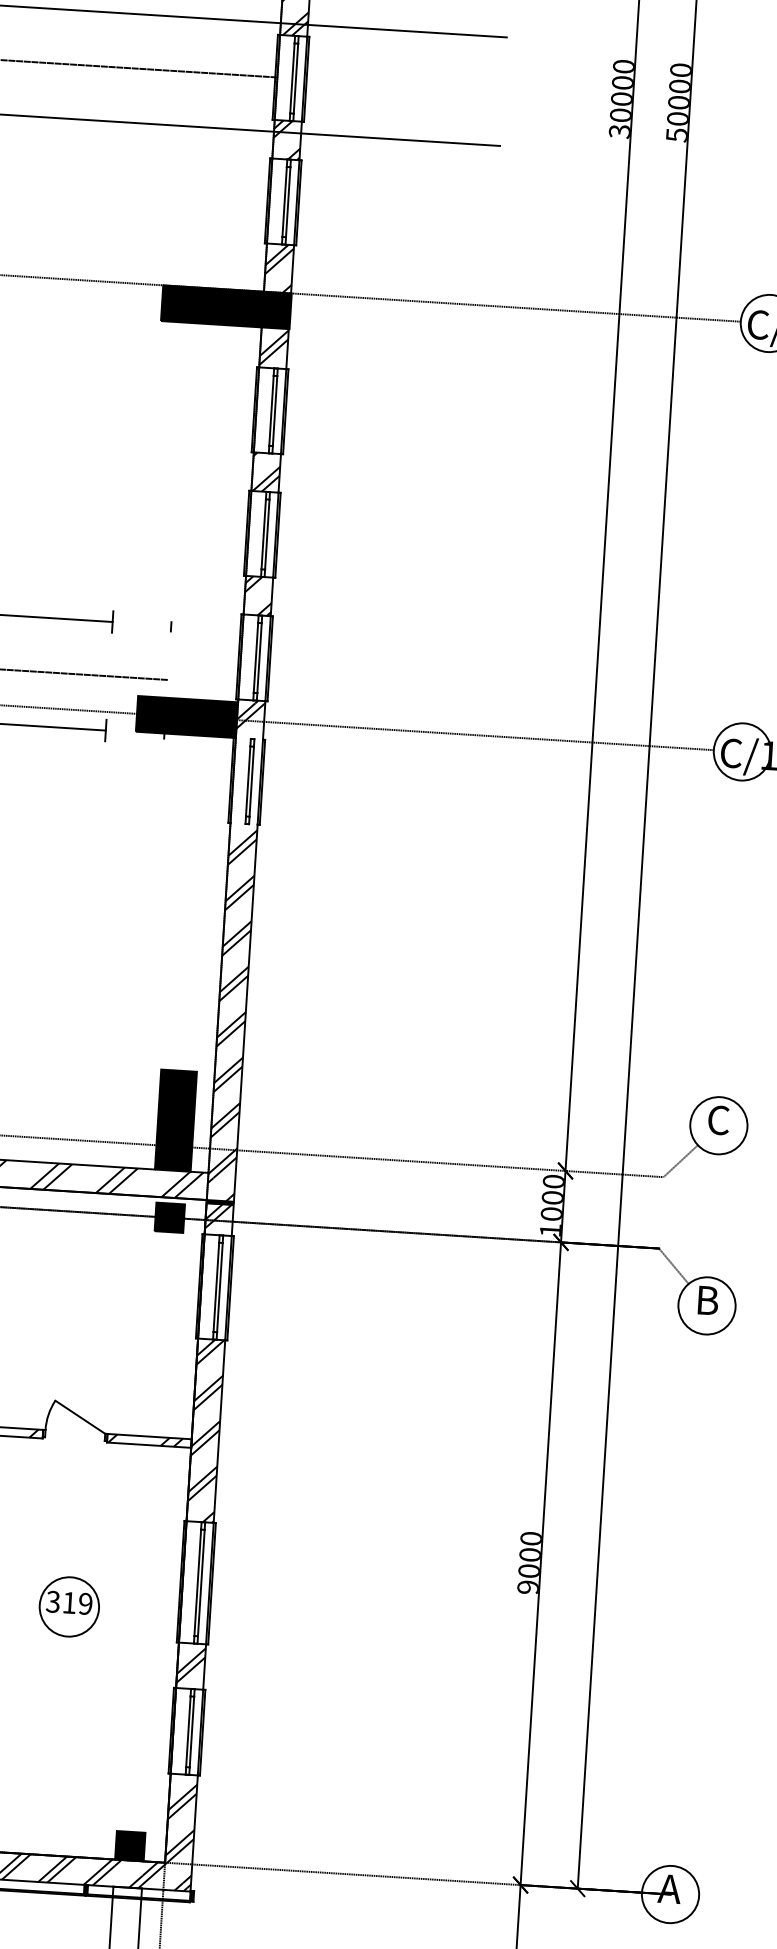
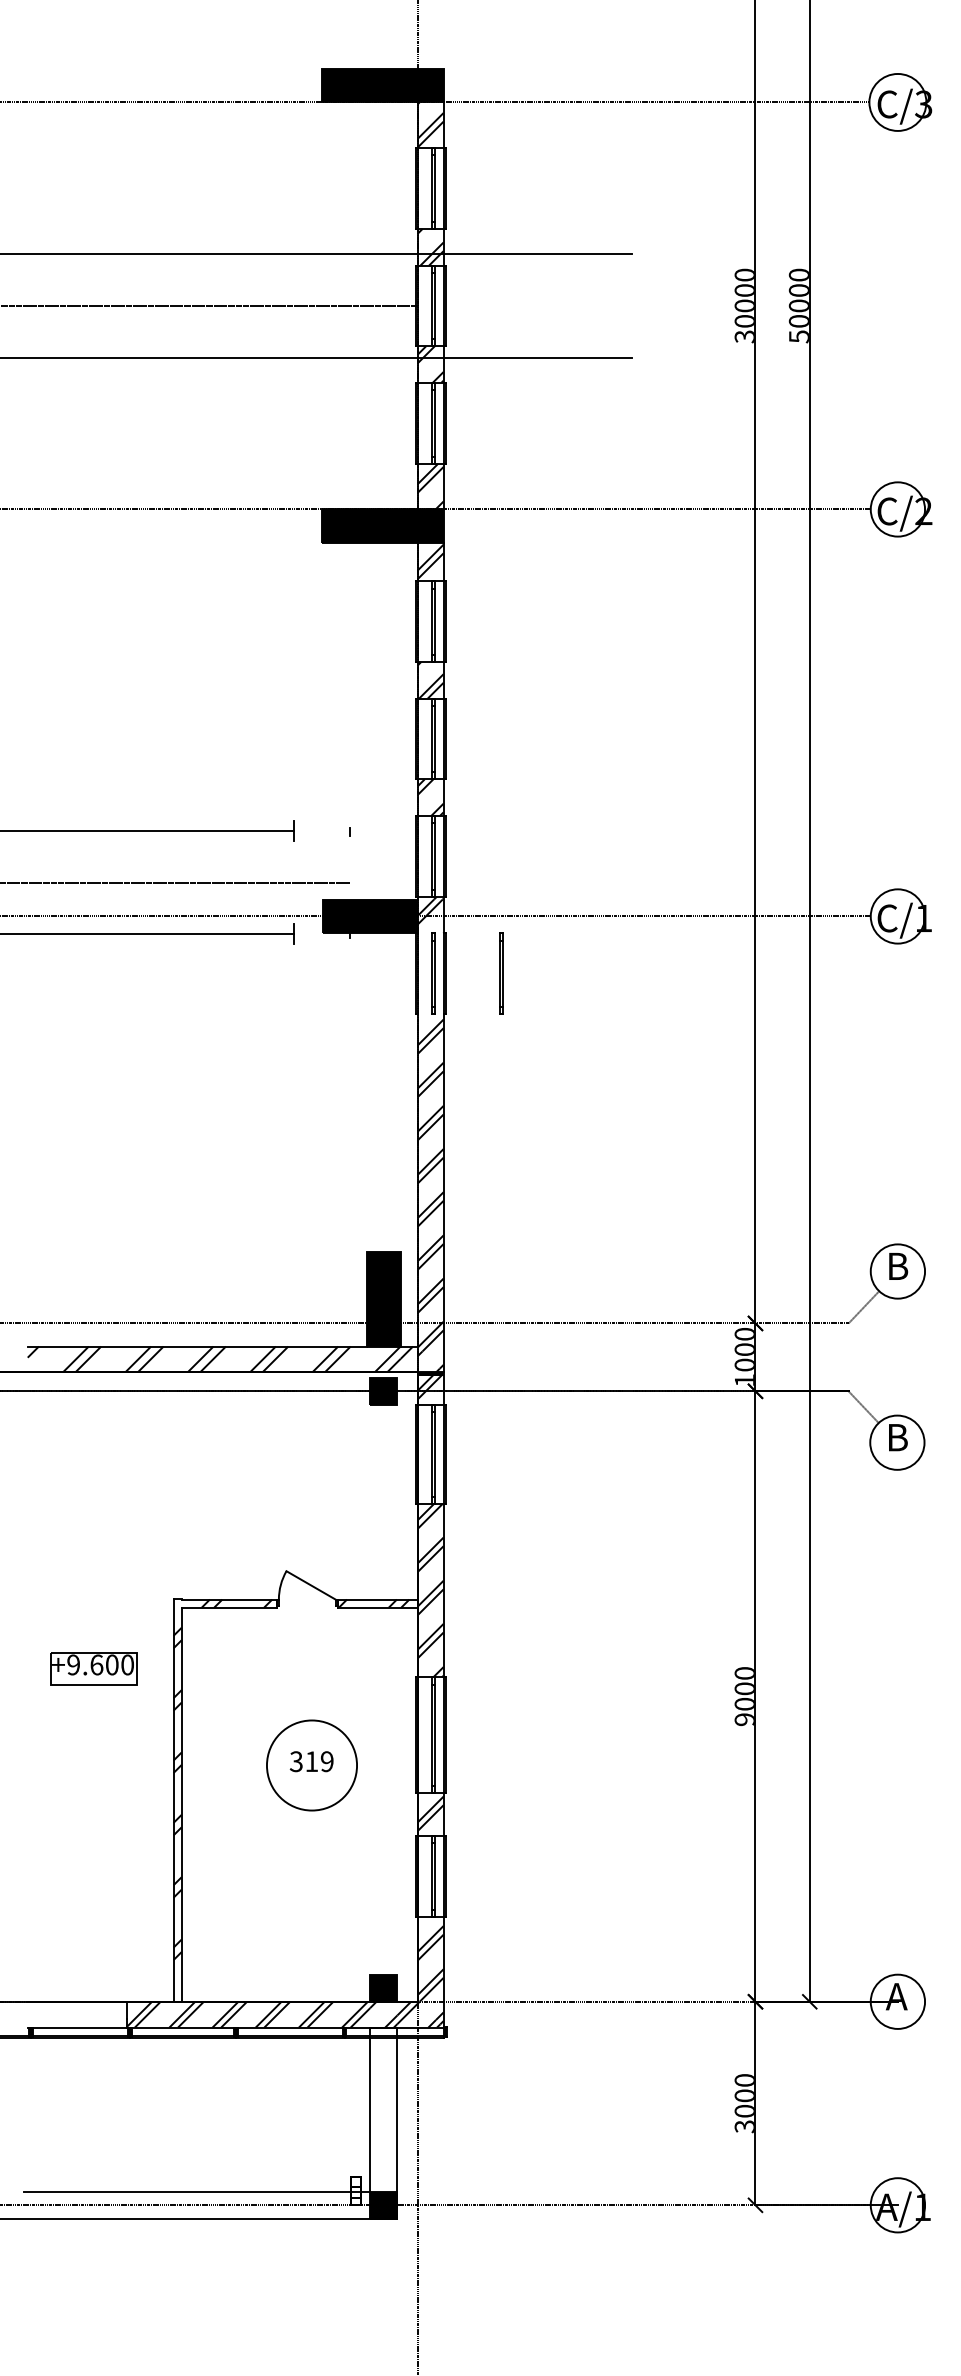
line: (320, 785) -> (500, 973), added
text: (718, 1120) -> (897, 1266), C -> B
circle: (68, 1606) -> (311, 1765), size x1.6

